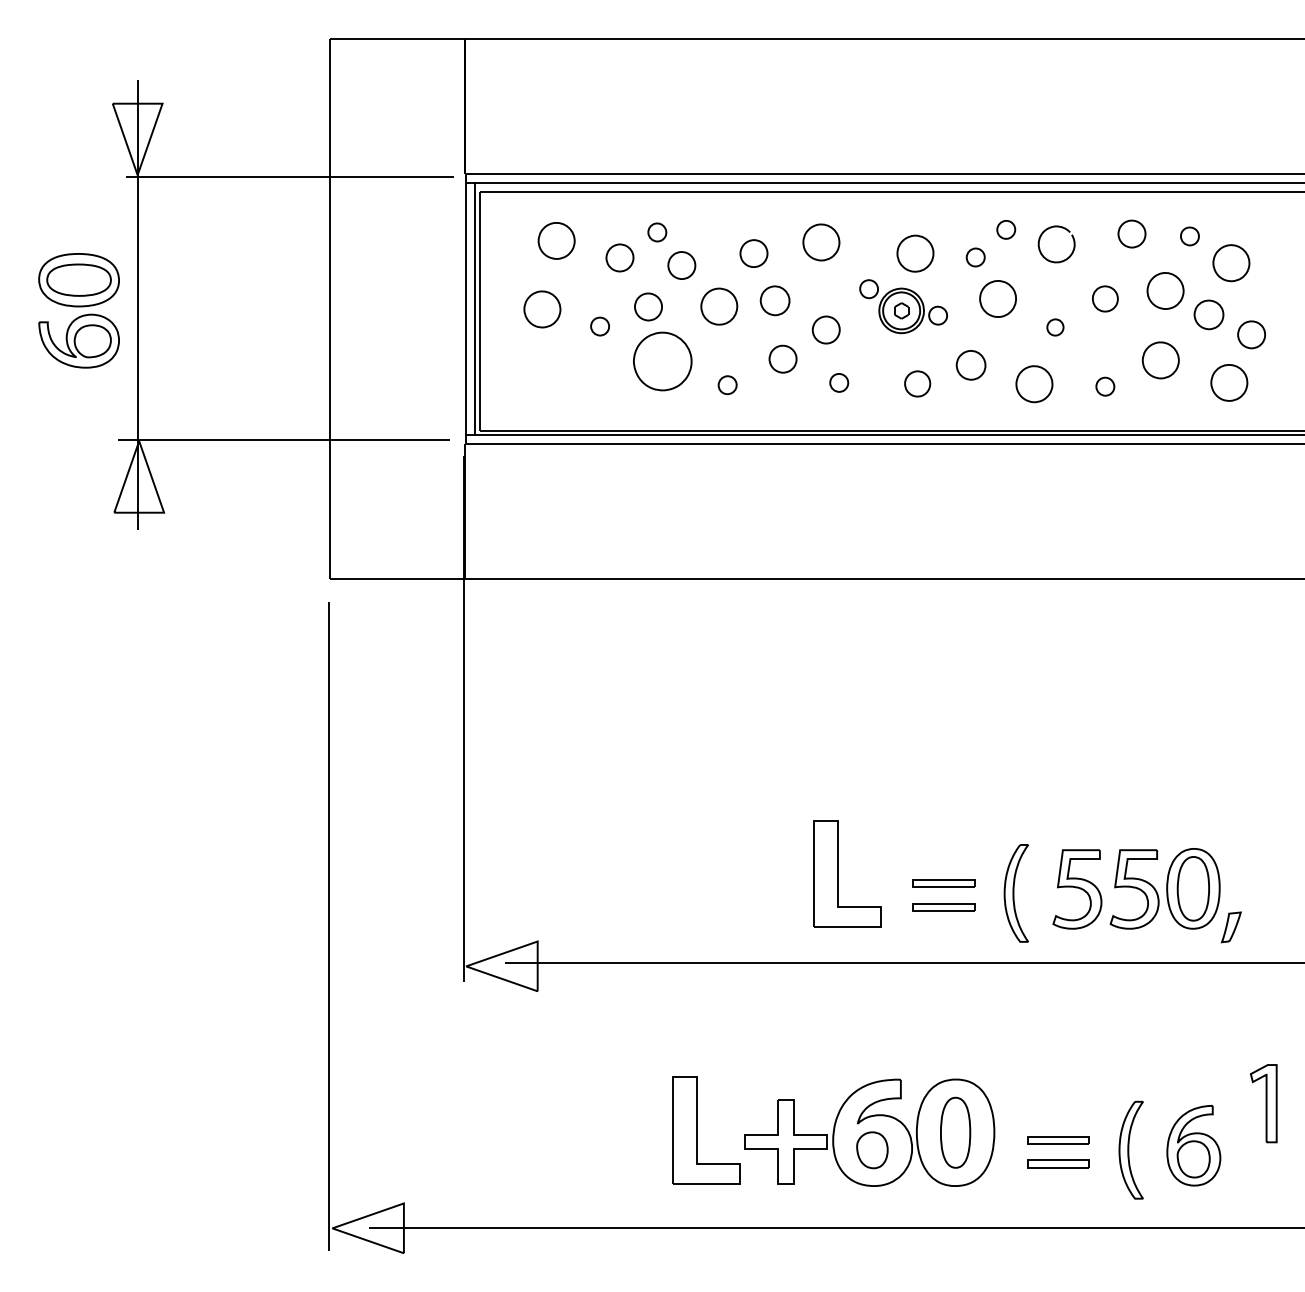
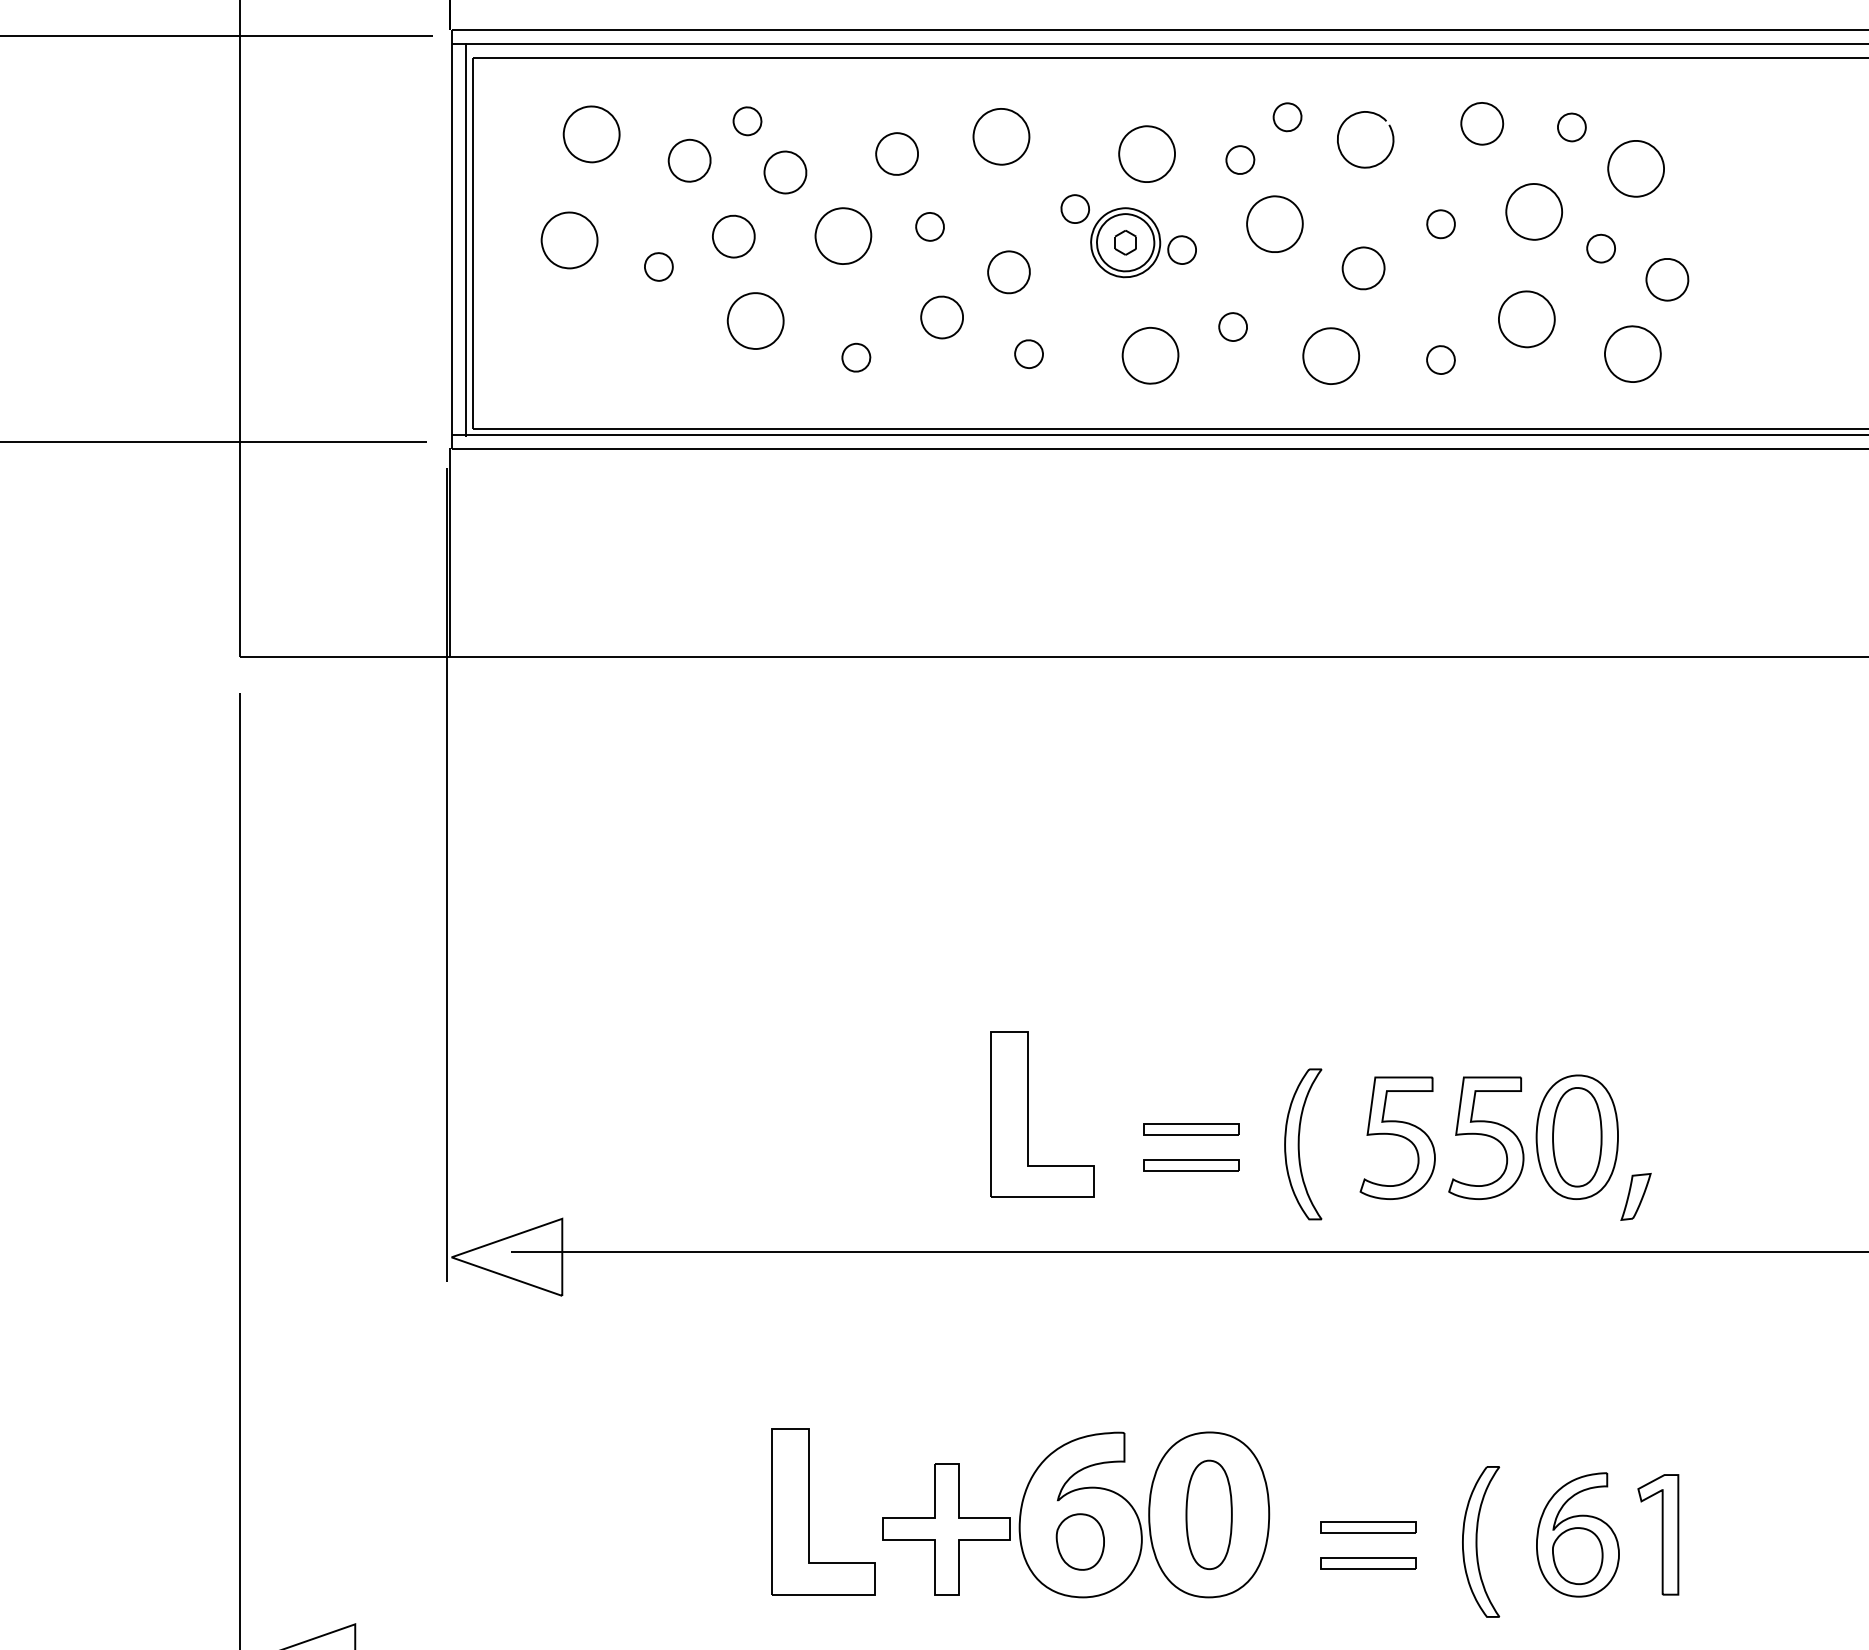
part: (1105, 298) -> (1441, 223), size x0.71
part: (775, 300) -> (930, 226), size x0.62
part: (1208, 314) -> (1600, 248), size x0.62
part: (1055, 327) -> (1363, 268), size x1.67
part: (662, 361) -> (755, 321), size x0.62
part: (970, 365) -> (1232, 327), size x0.62
part: (917, 383) -> (1150, 355), size x1.43
part: (1263, 1103) -> (1657, 1534), moved

